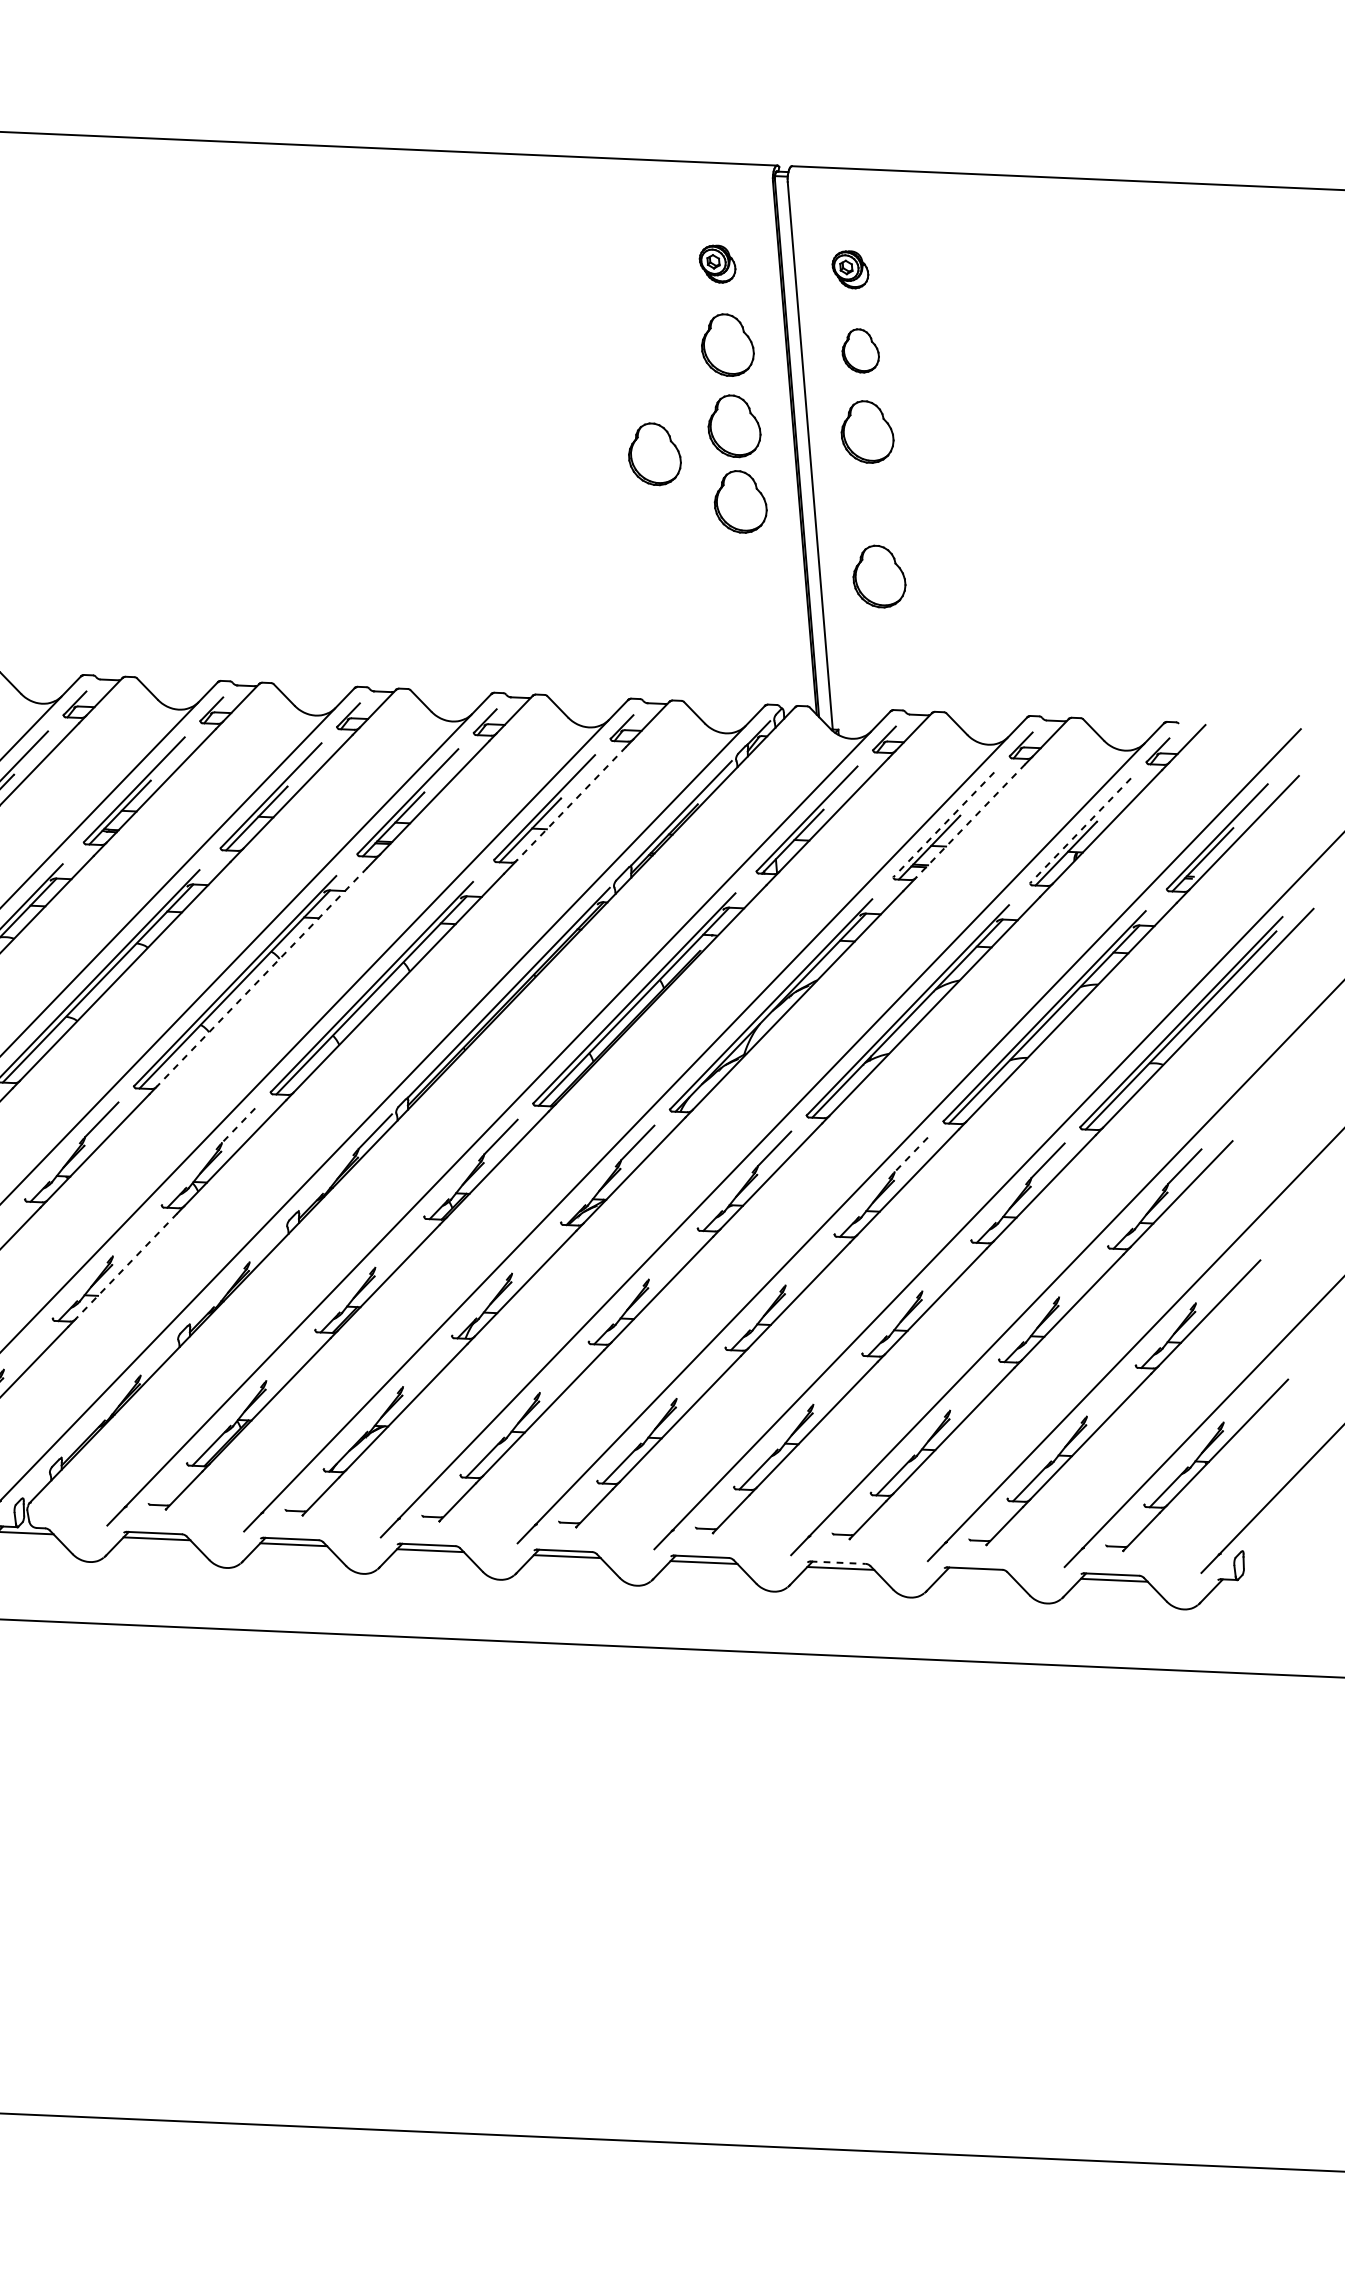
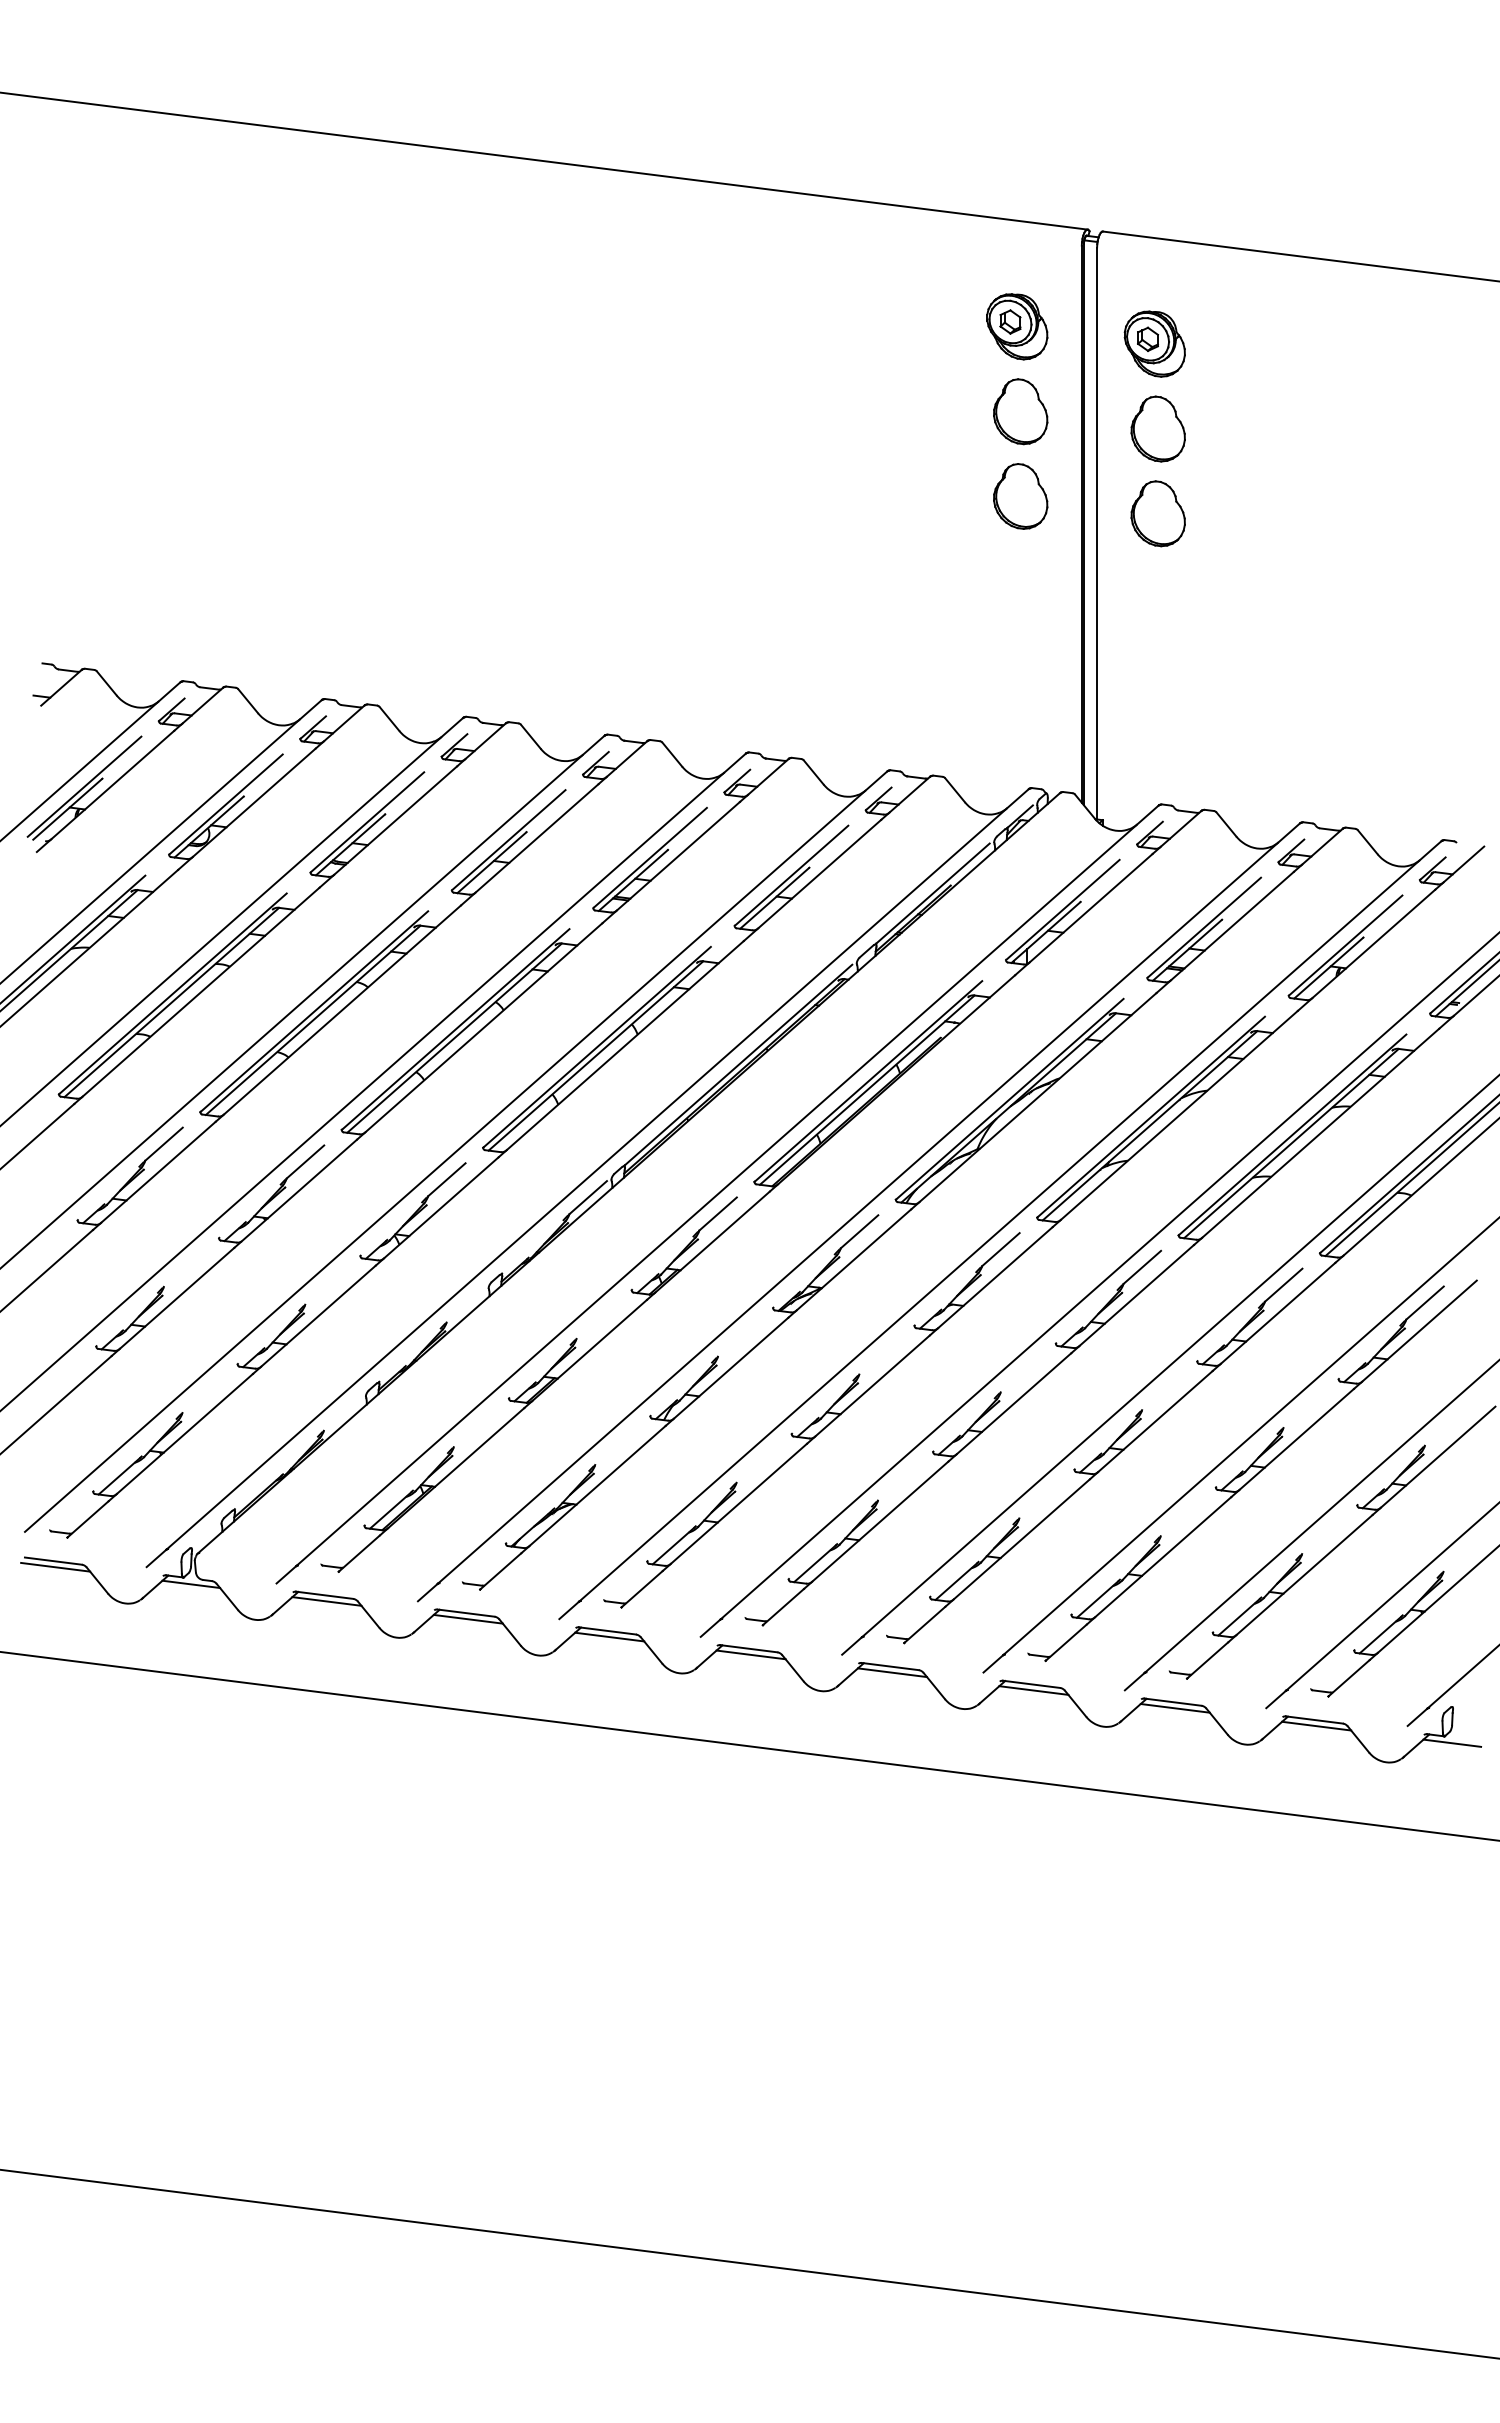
part: (717, 263) -> (1017, 326), size x1.67
part: (850, 269) -> (1154, 343), size x1.67
part: (859, 350) -> (1157, 428), size x1.43
part: (654, 454) -> (935, 518), removed
part: (740, 502) -> (1020, 575), removed
part: (878, 576) -> (1157, 664), removed
line: (571, 804) -> (819, 874), dashed -> solid
line: (970, 821) -> (1232, 926), dashed -> solid
line: (944, 824) -> (1204, 927), dashed -> solid
line: (1080, 830) -> (1345, 945), dashed -> solid
line: (261, 977) -> (483, 1028), dashed -> solid
line: (238, 1126) -> (446, 1180), dashed -> solid
line: (910, 1154) -> (1141, 1267), dashed -> solid
line: (126, 1266) -> (318, 1316), dashed -> solid
line: (838, 1562) -> (1031, 1684), dashed -> solid
line: (976, 1574) -> (1174, 1708), added
line: (1245, 1585) -> (1452, 1742), added

